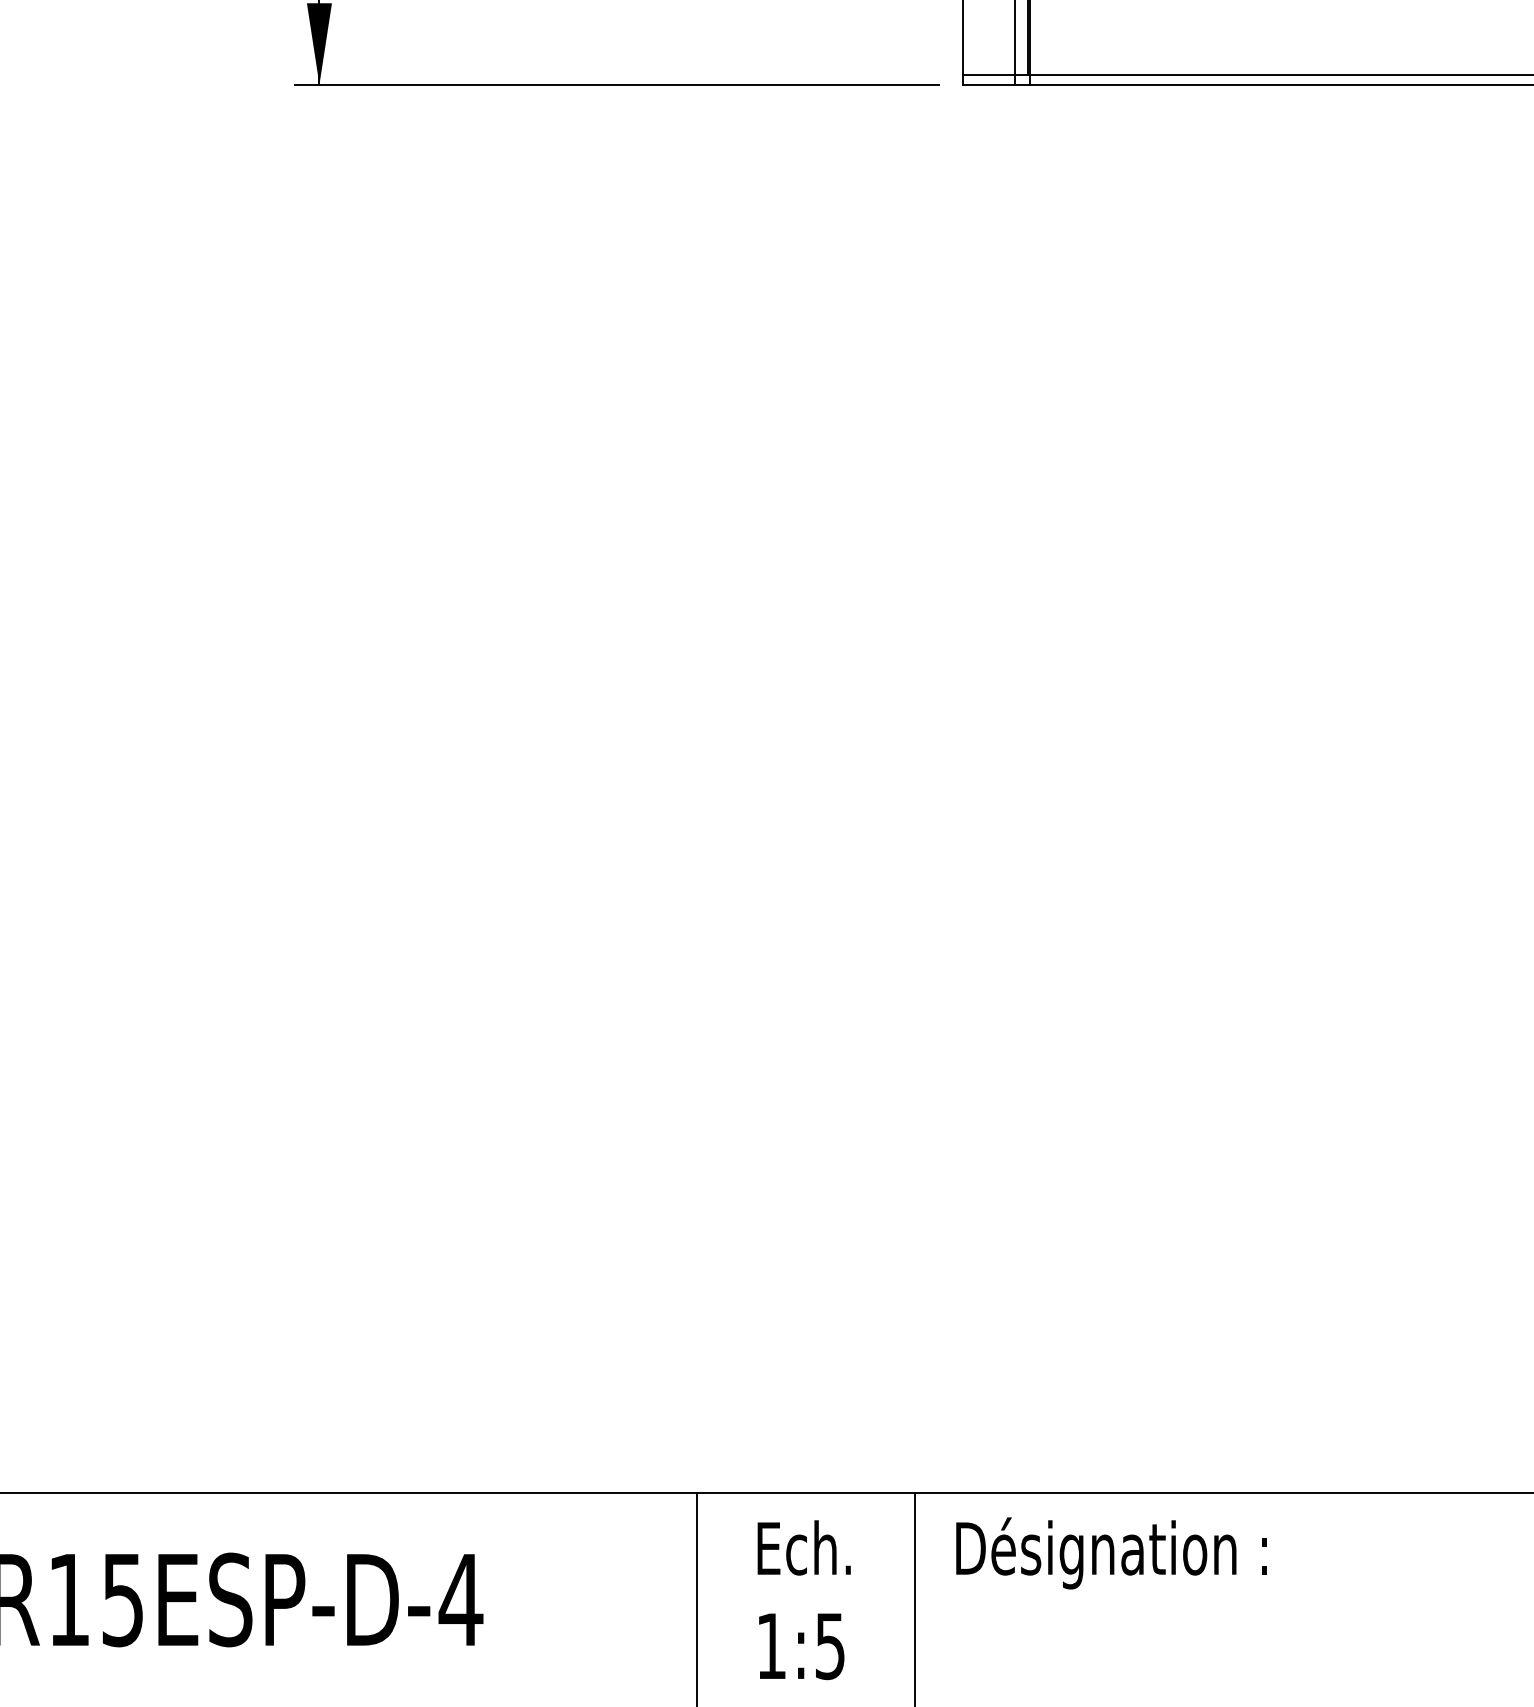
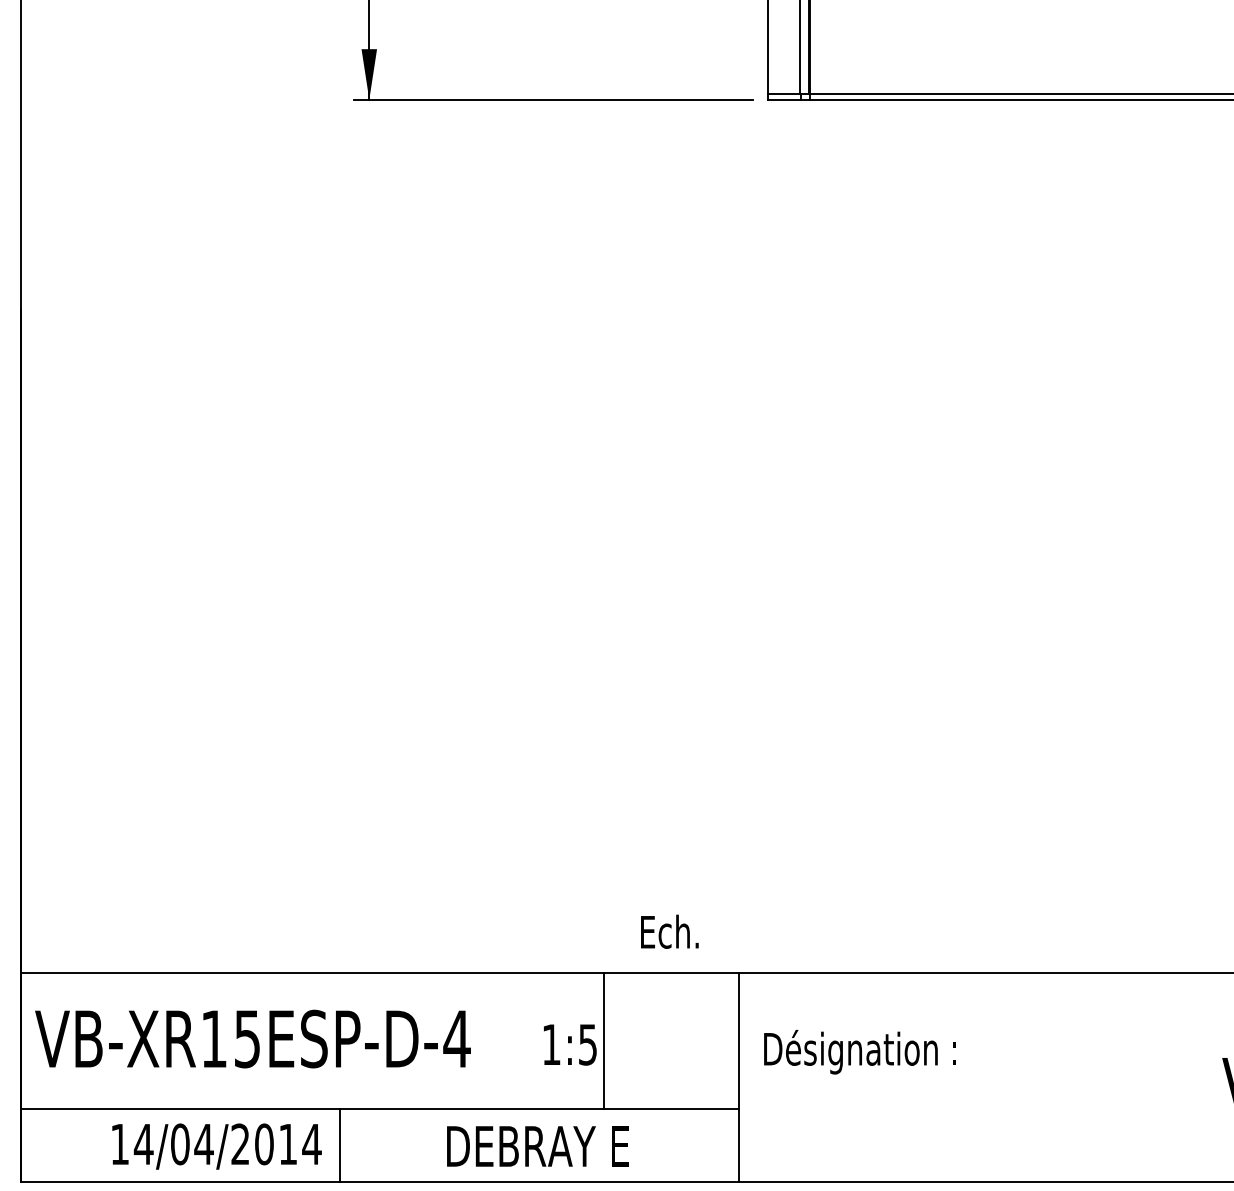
text: (803, 1547) -> (669, 931), moved
text: (1110, 1553) -> (859, 1052), moved
text: (802, 1645) -> (570, 1044), moved

